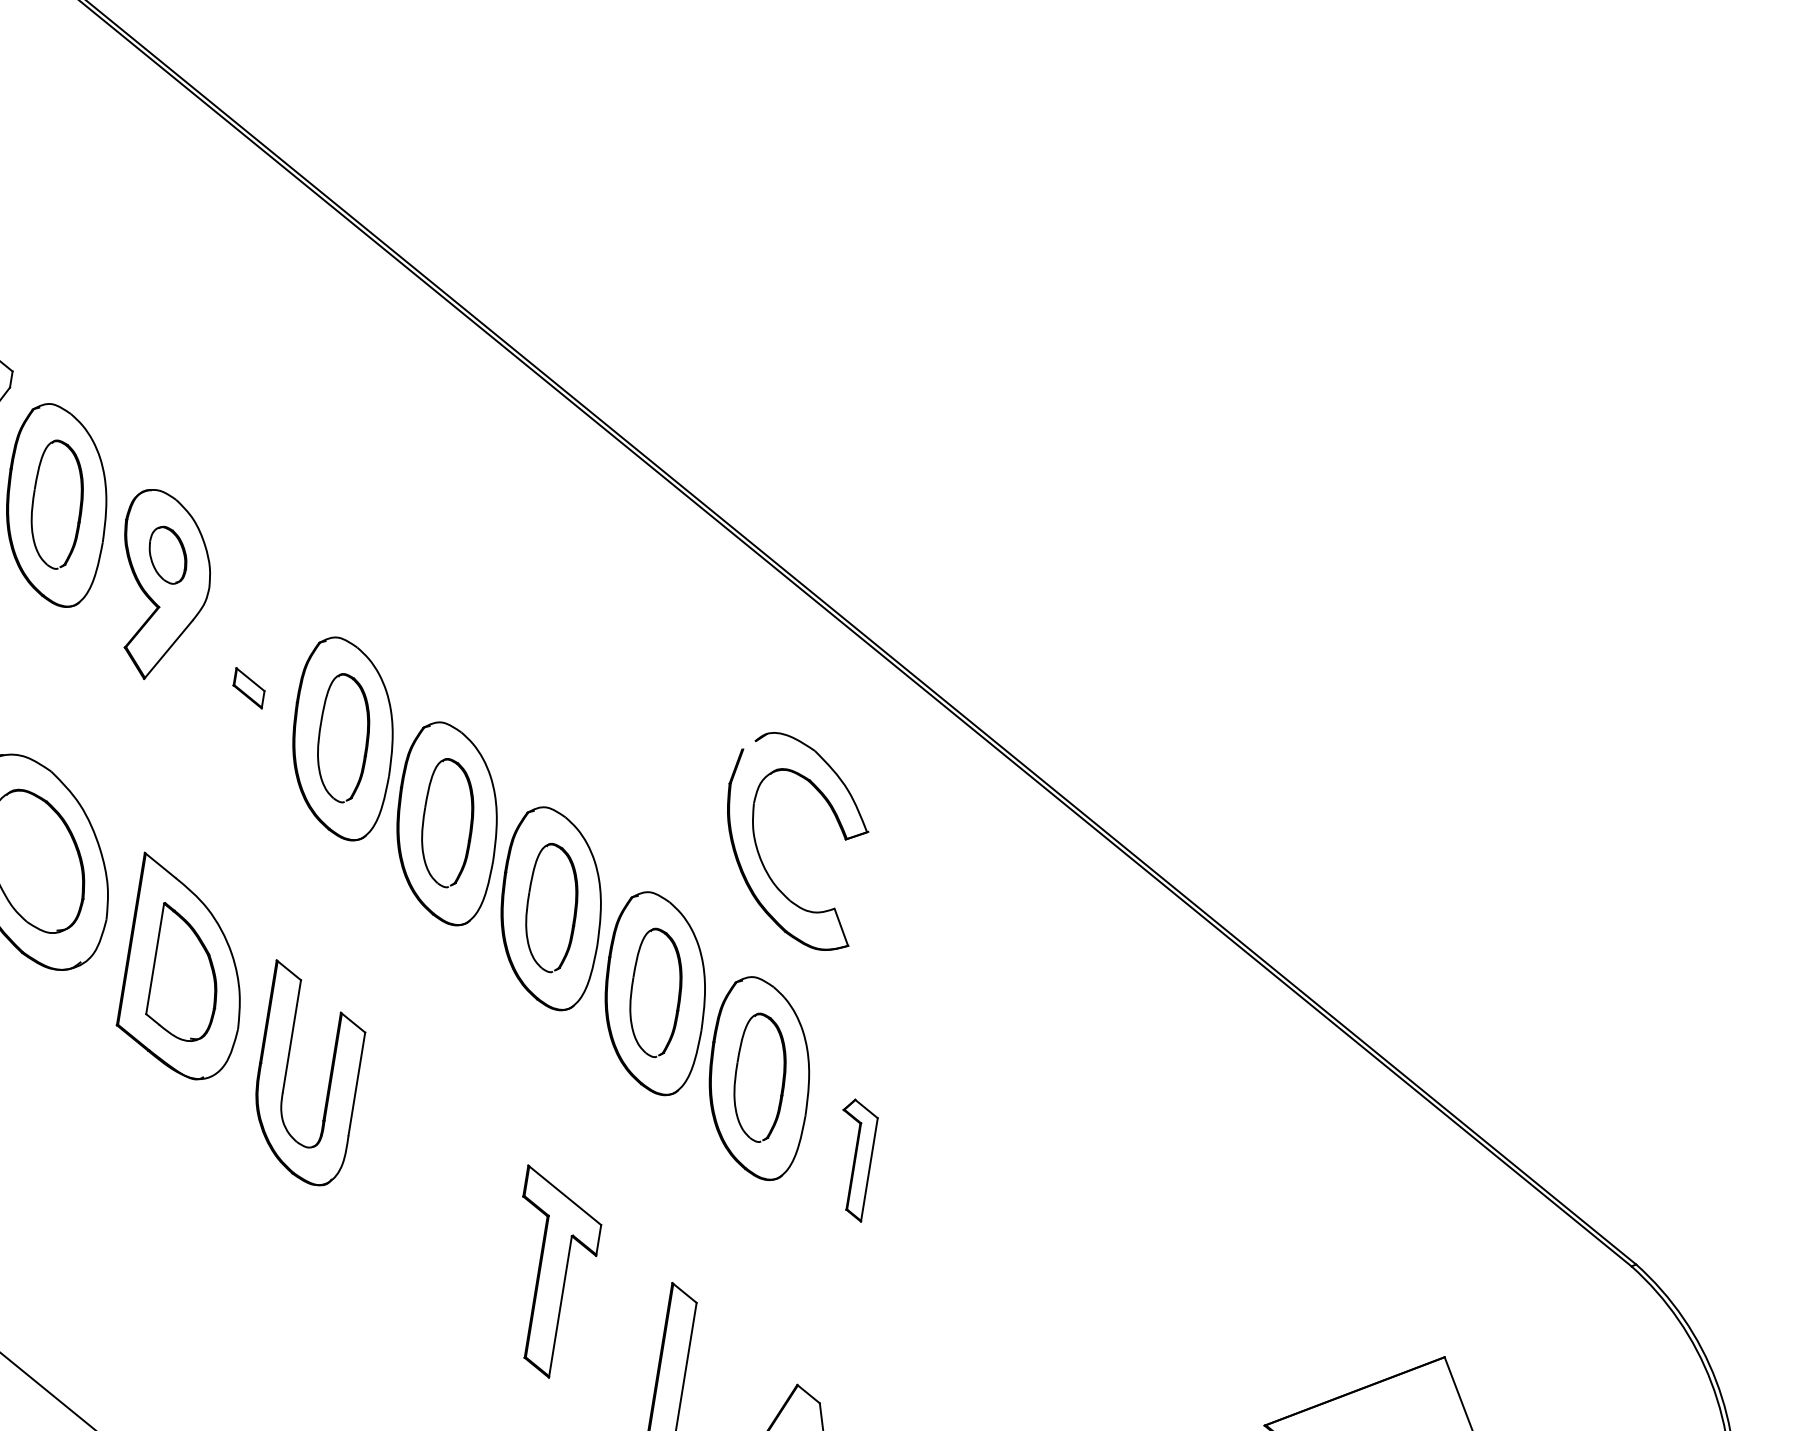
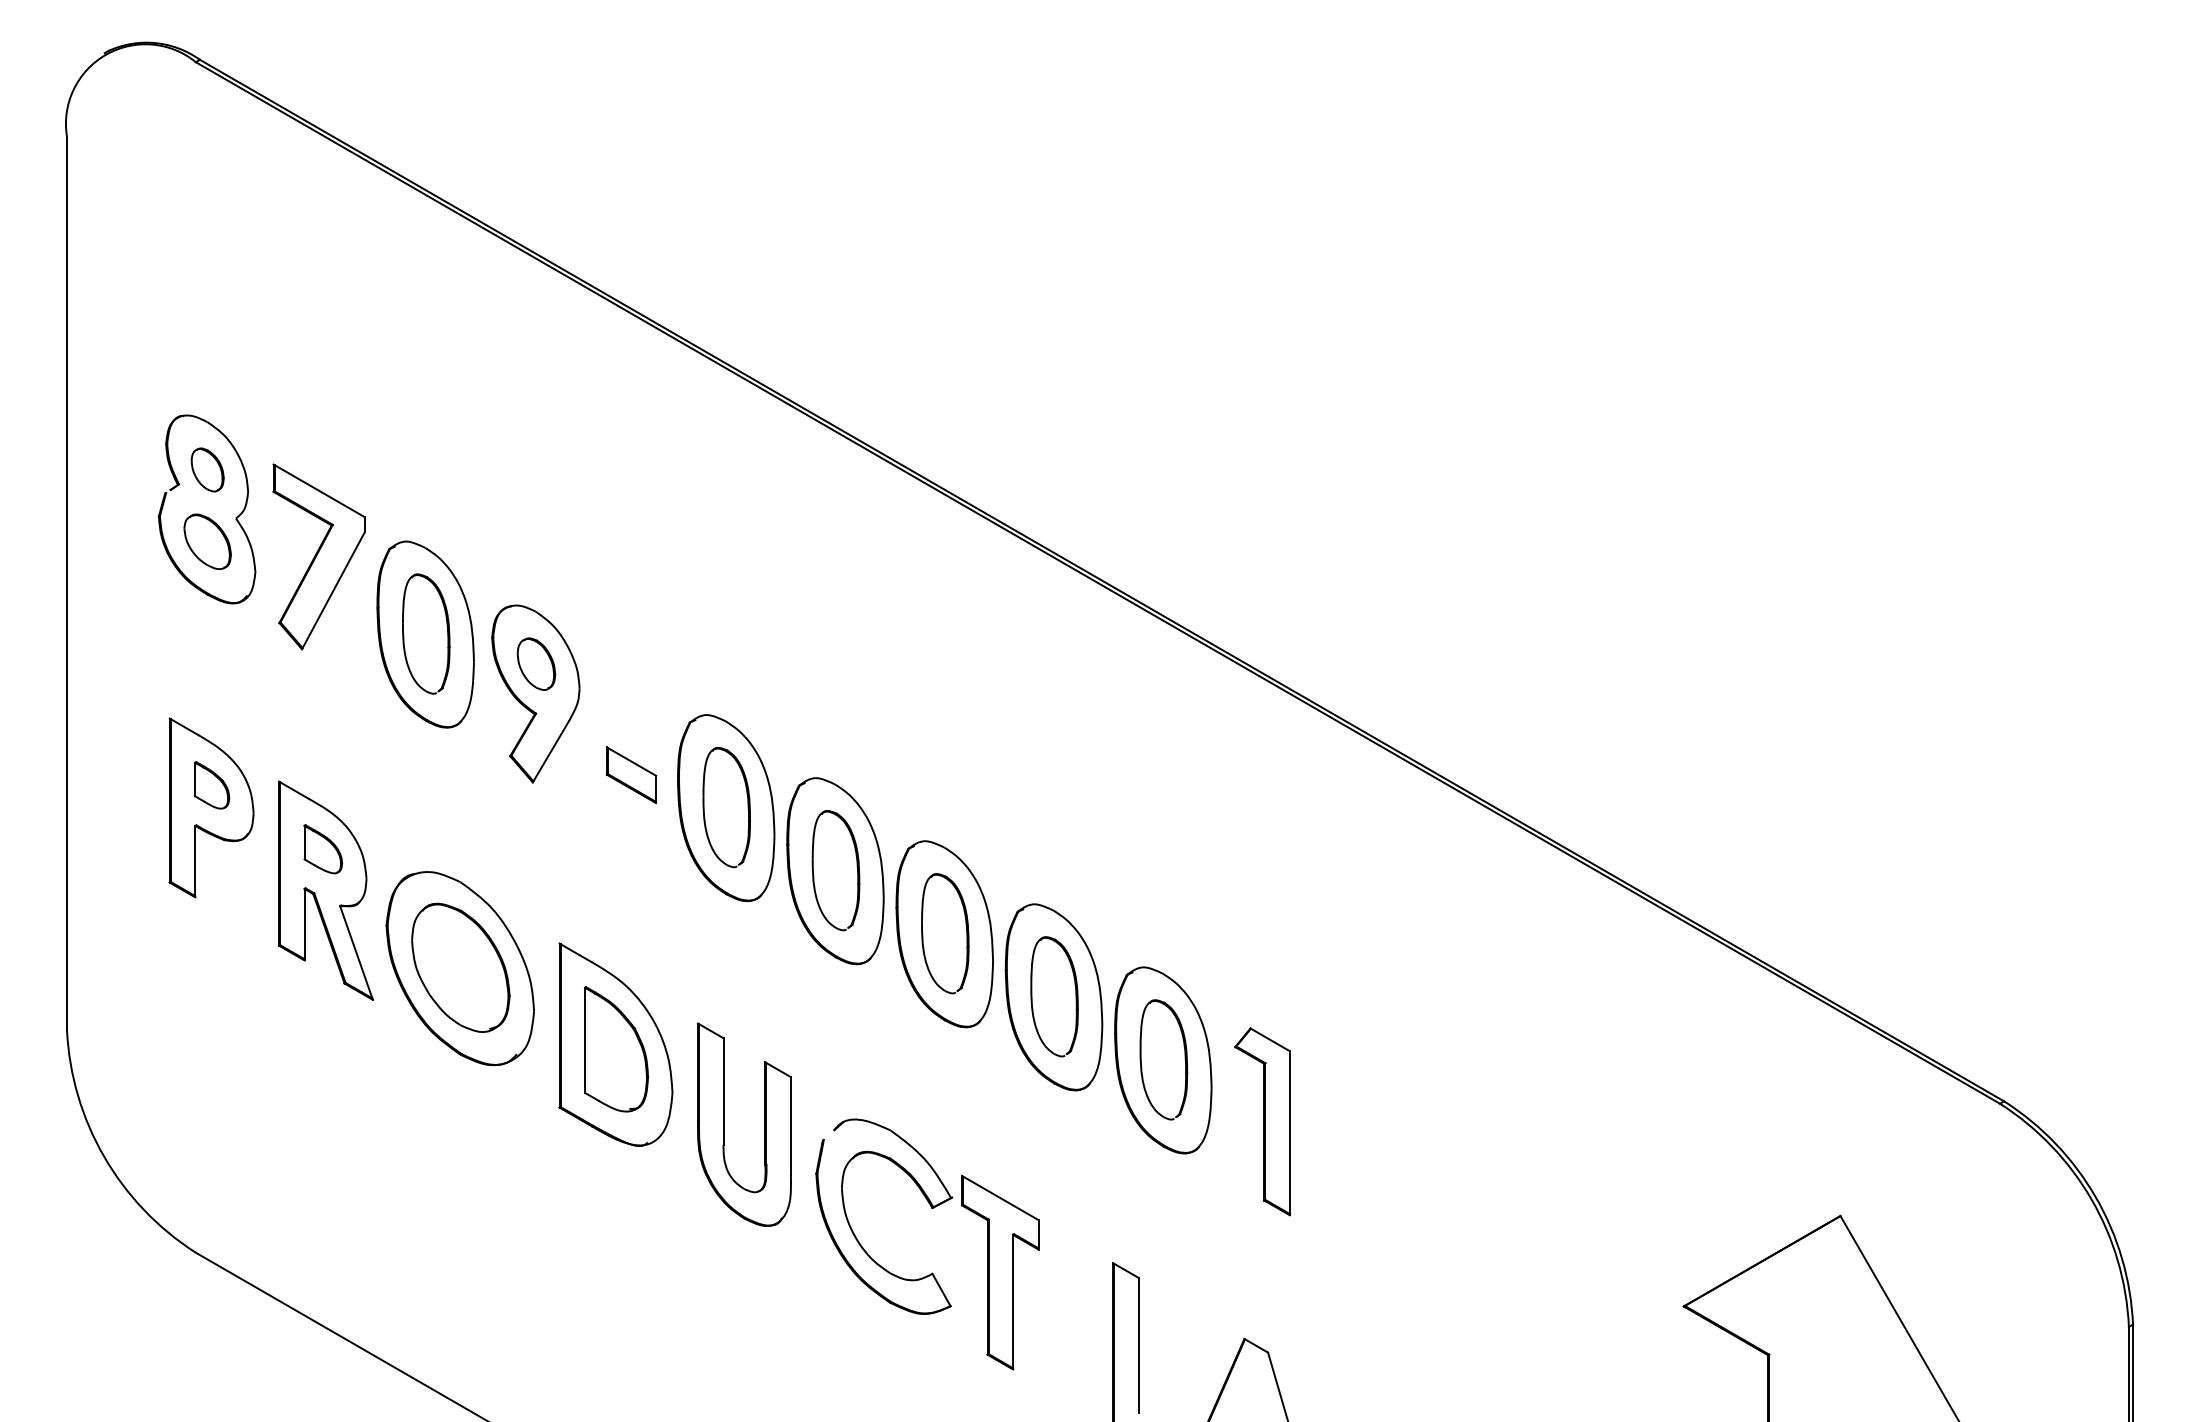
part: (249, 688) -> (631, 775), size x1.67
part: (760, 854) -> (855, 1234), moved
part: (853, 1159) -> (1262, 1121), size x1.67

